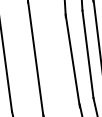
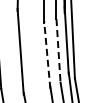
line: (87, 53) -> (58, 50), solid -> dashed
line: (73, 60) -> (47, 54), solid -> dashed

